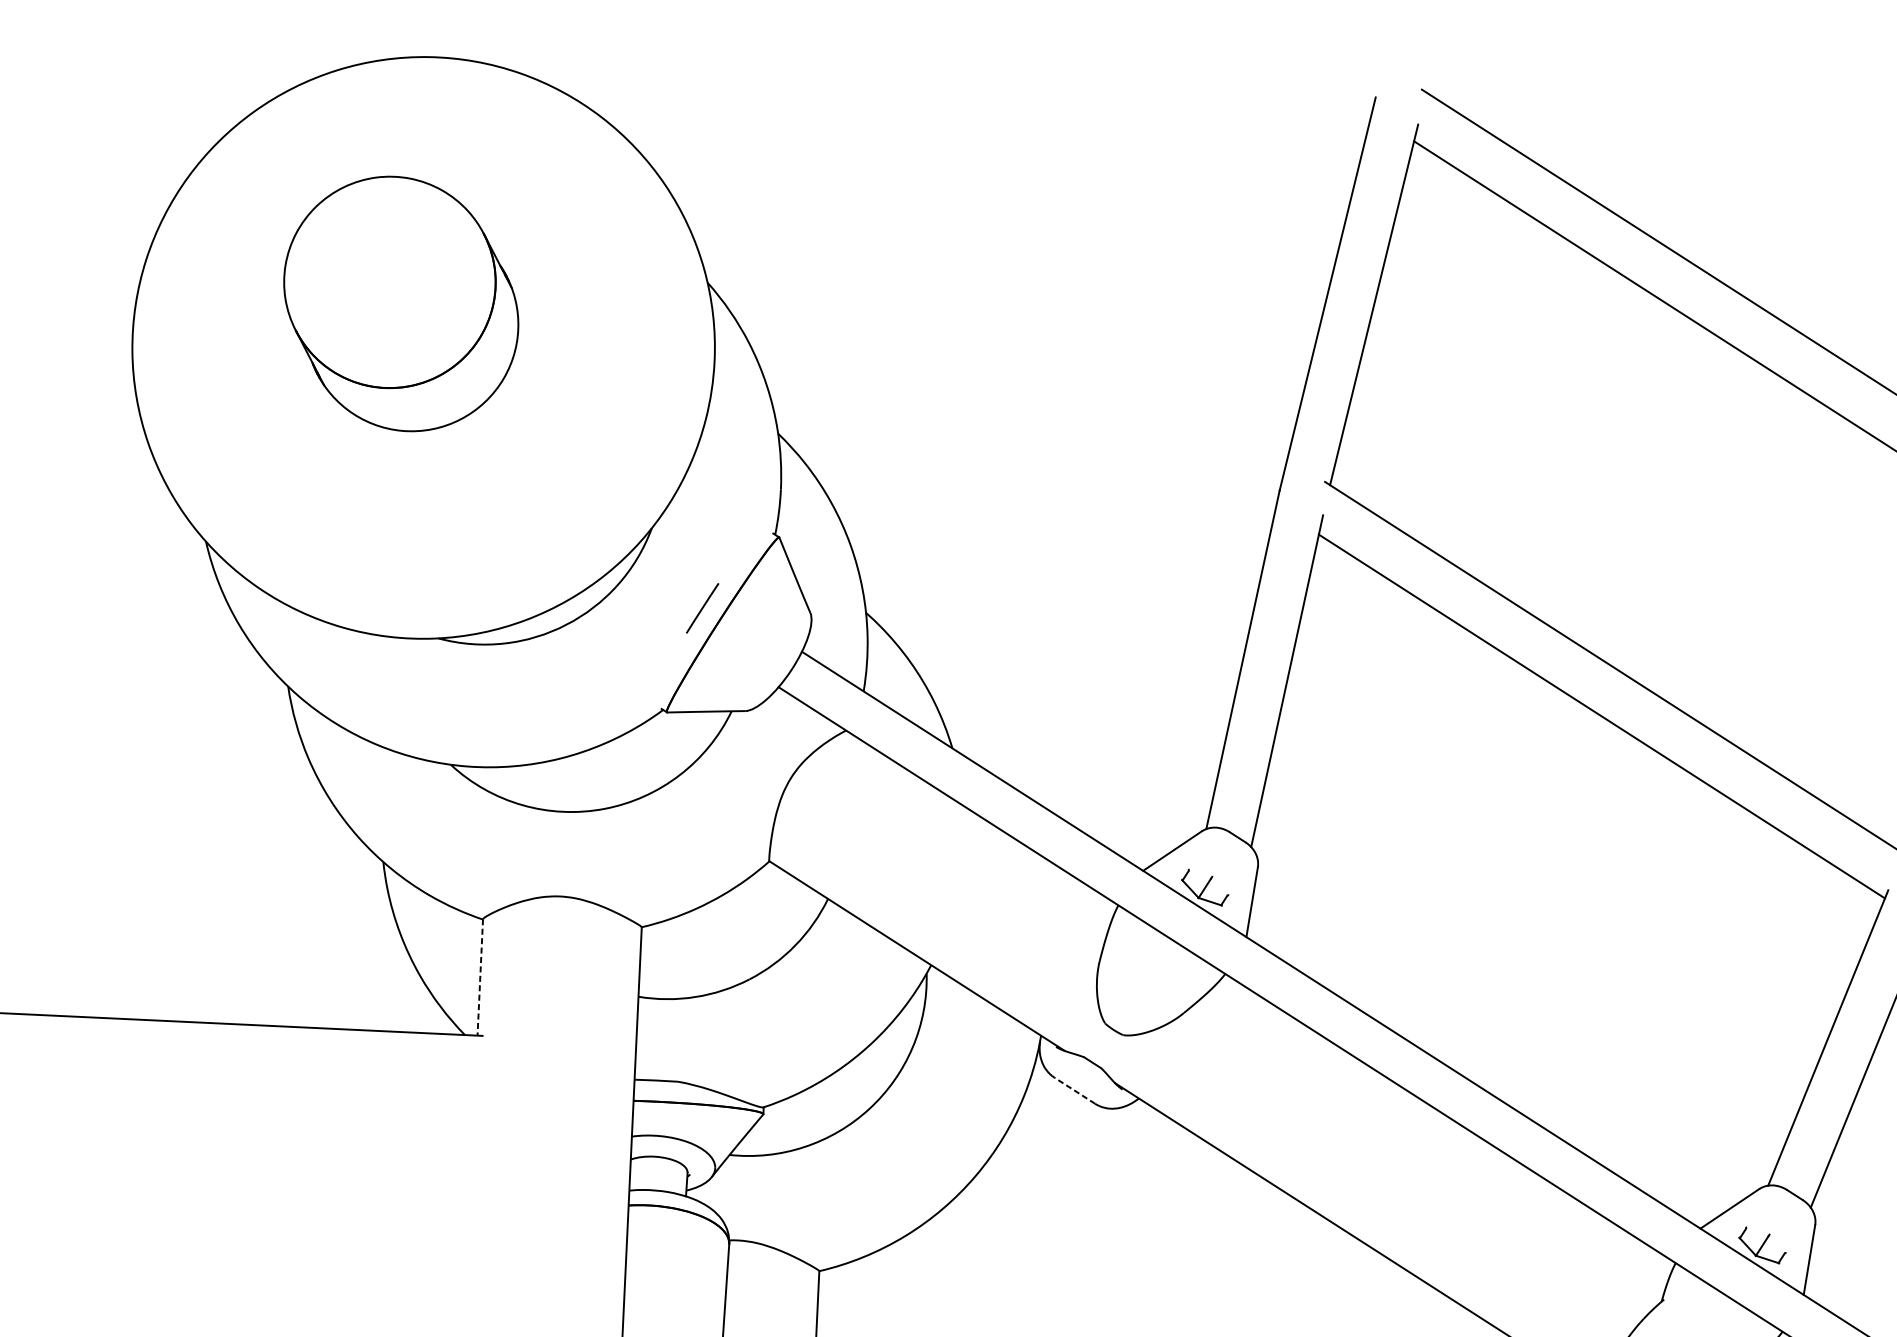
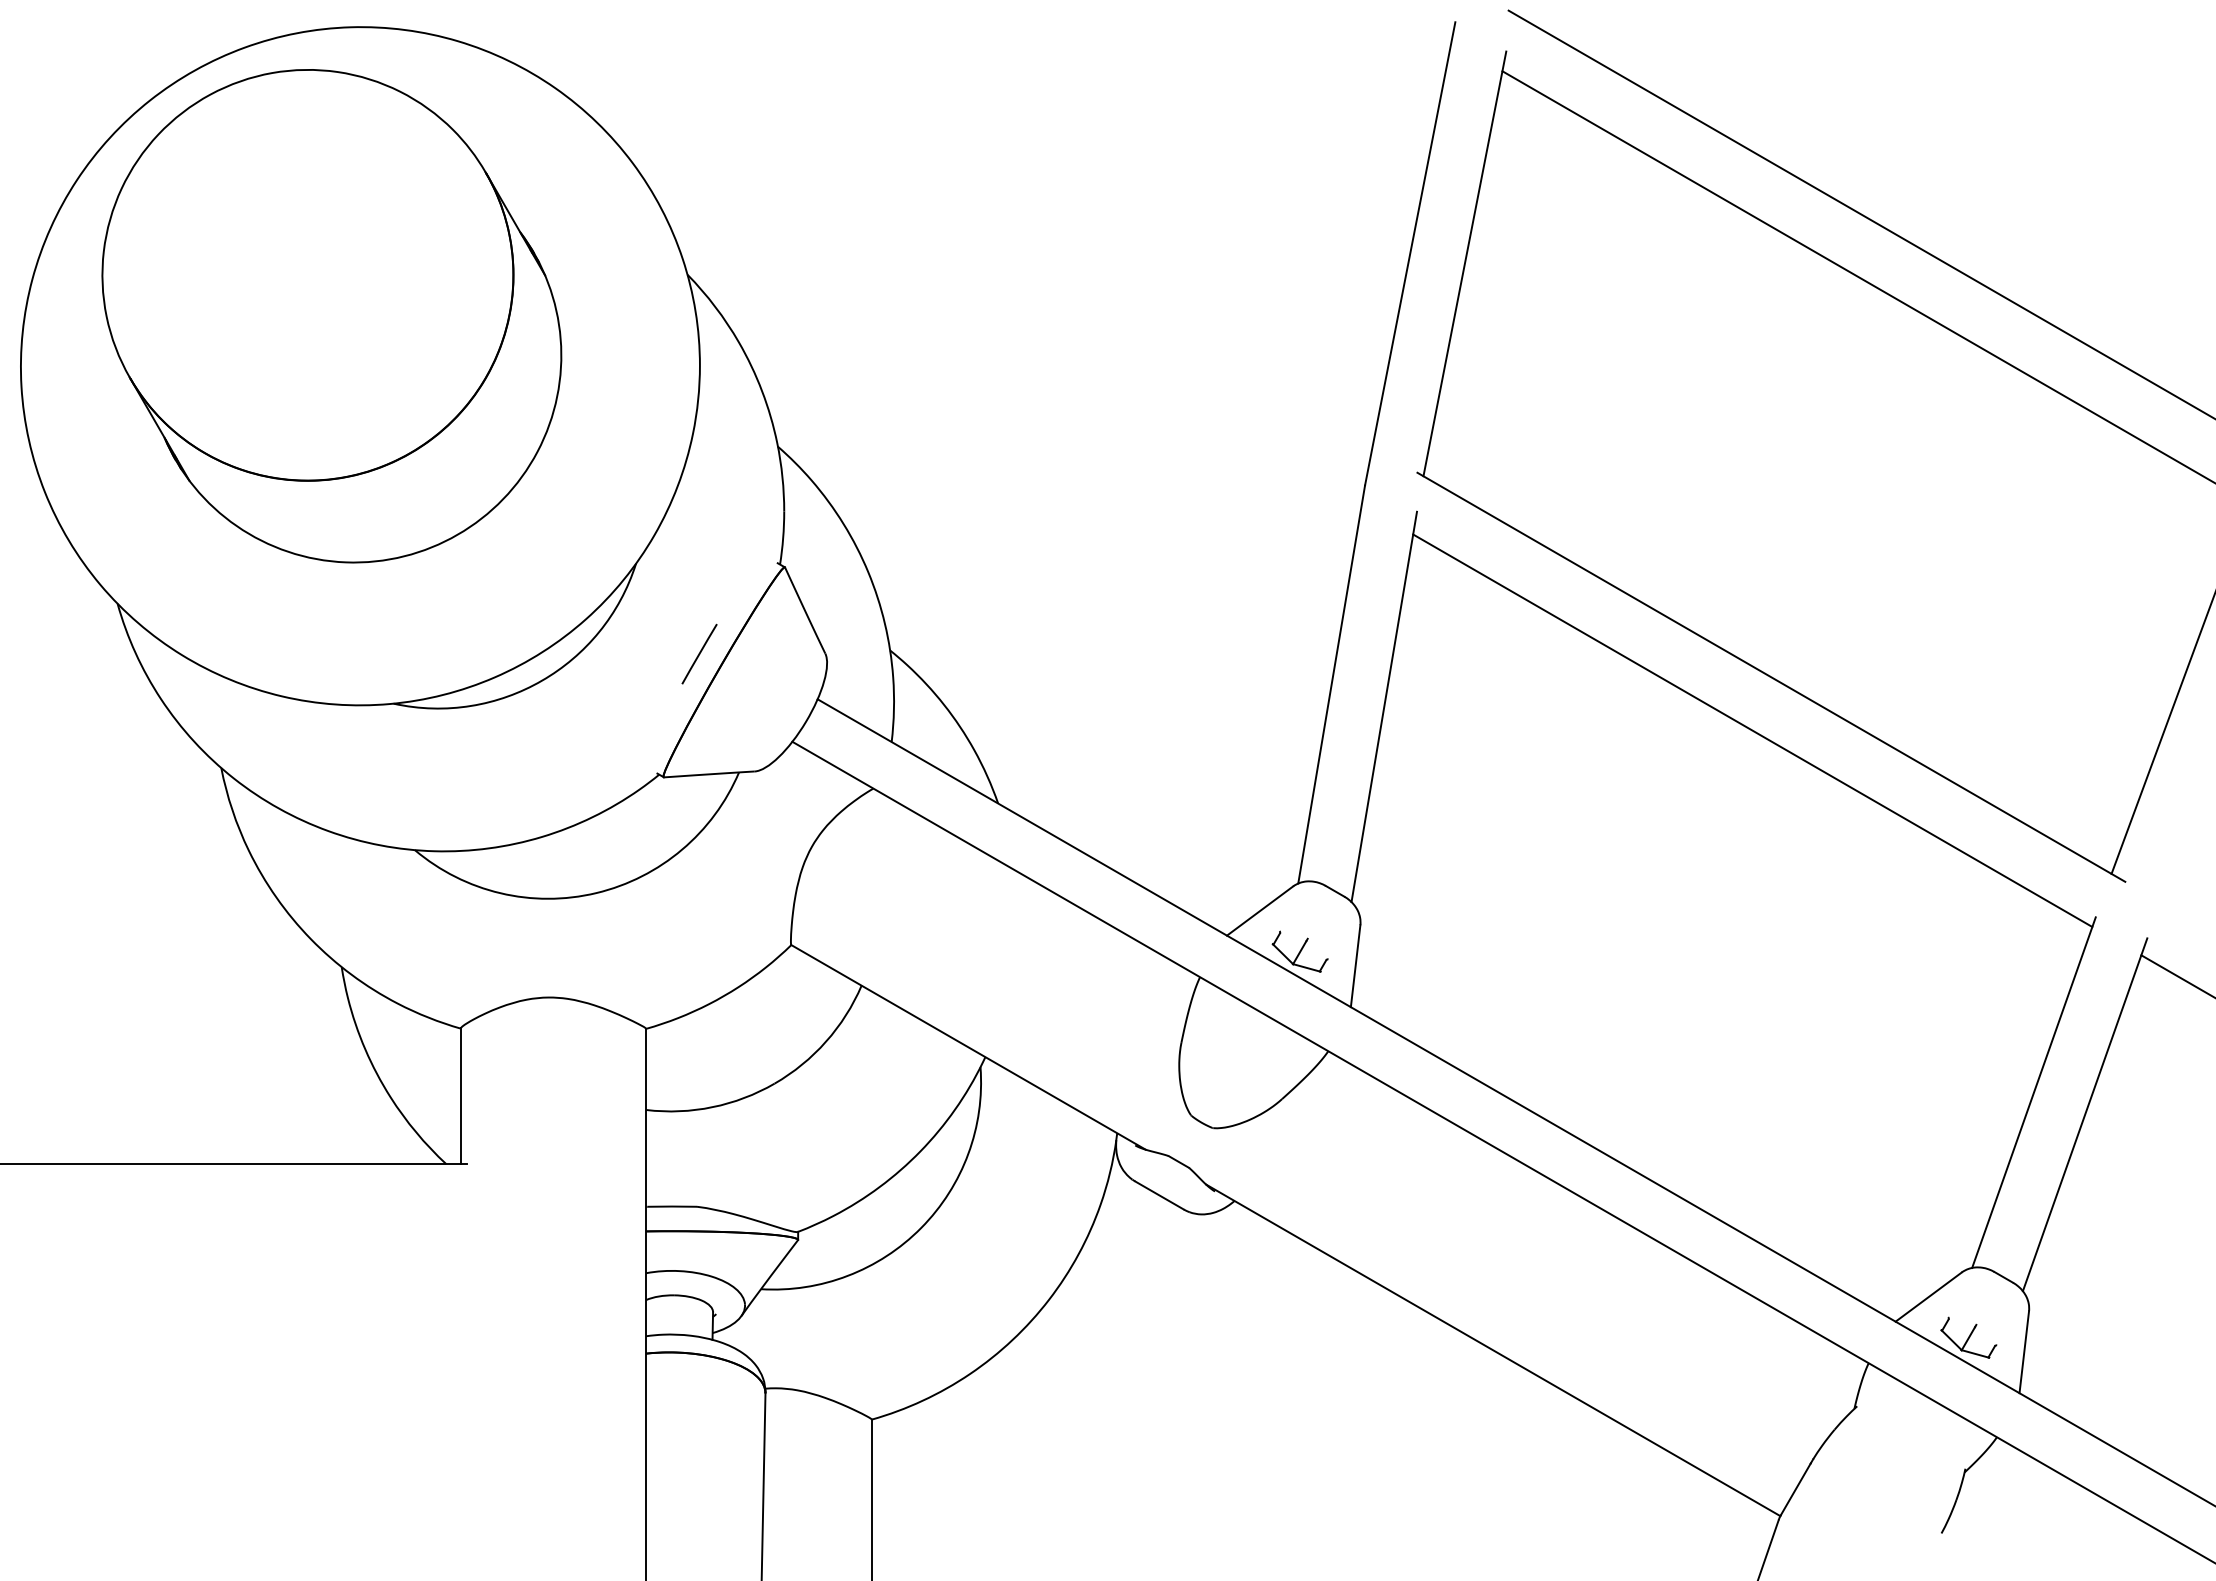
part: (400, 304) -> (331, 316), size x1.67
line: (479, 977) -> (460, 1096), dashed -> solid
line: (1074, 1090) -> (1159, 1195), dashed -> solid

